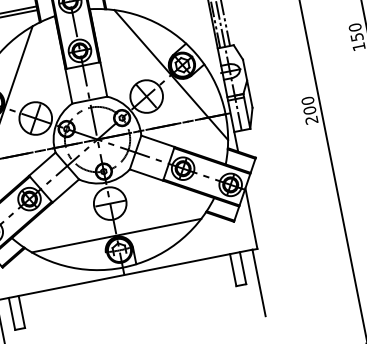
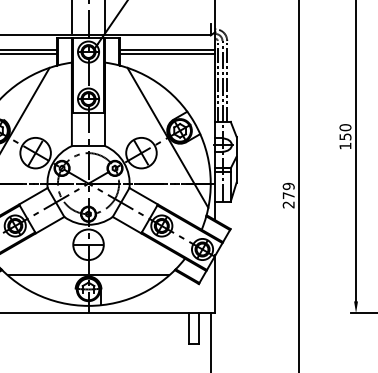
text: (308, 106) -> (288, 191), 200 -> 279

